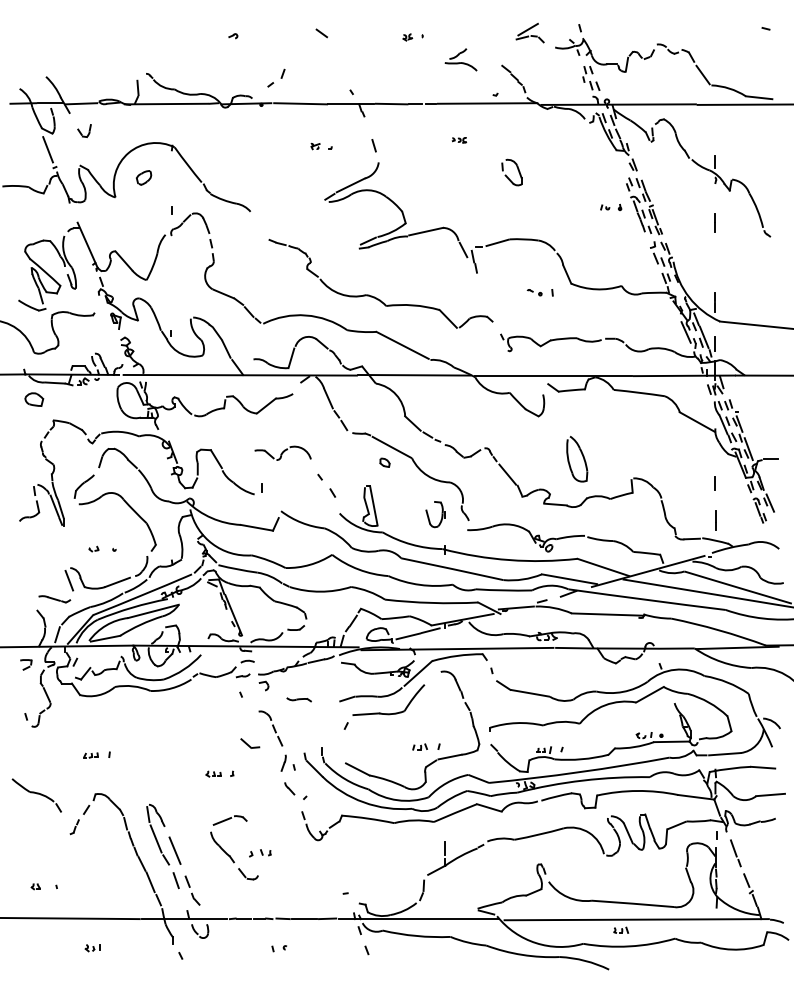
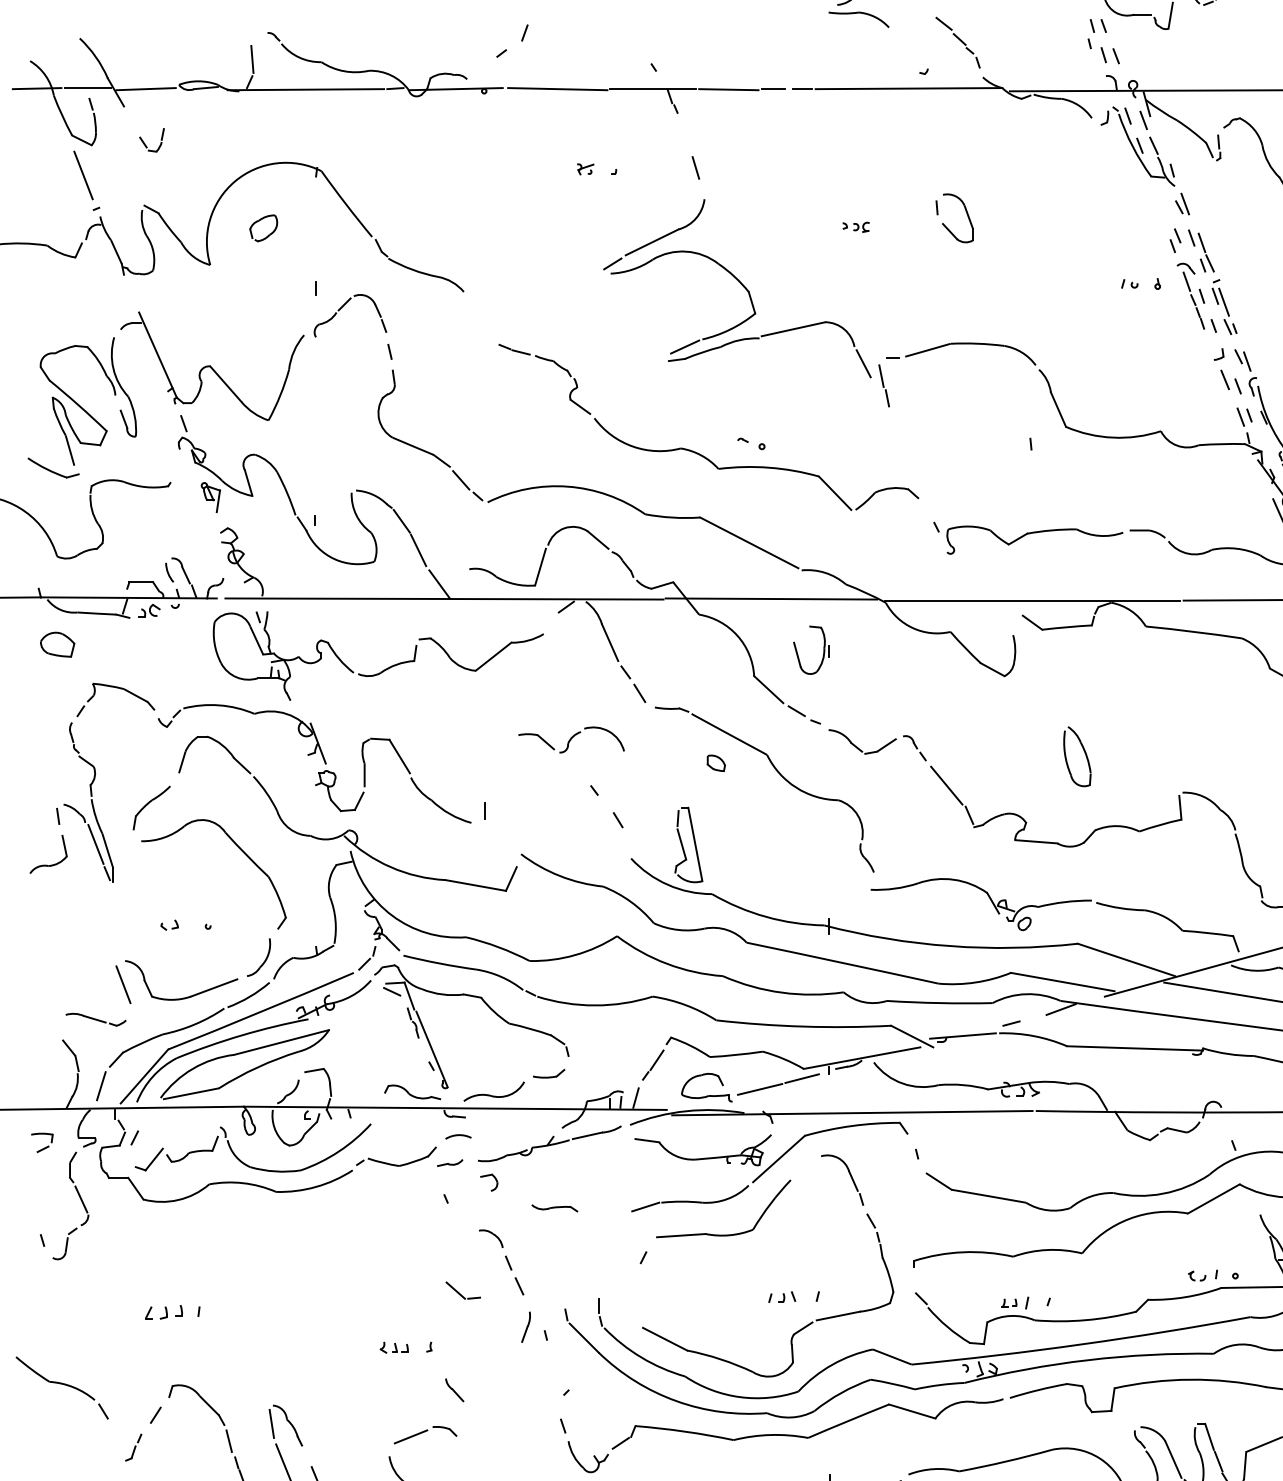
part: (459, 140) -> (856, 227), moved
part: (534, 292) -> (751, 443), moved
part: (282, 452) -> (570, 738), moved
part: (577, 459) -> (1077, 757), size x0.7
part: (435, 514) -> (811, 650), moved
part: (90, 755) -> (163, 1313), size x1.4
line: (289, 788) -> (454, 1390), moved

